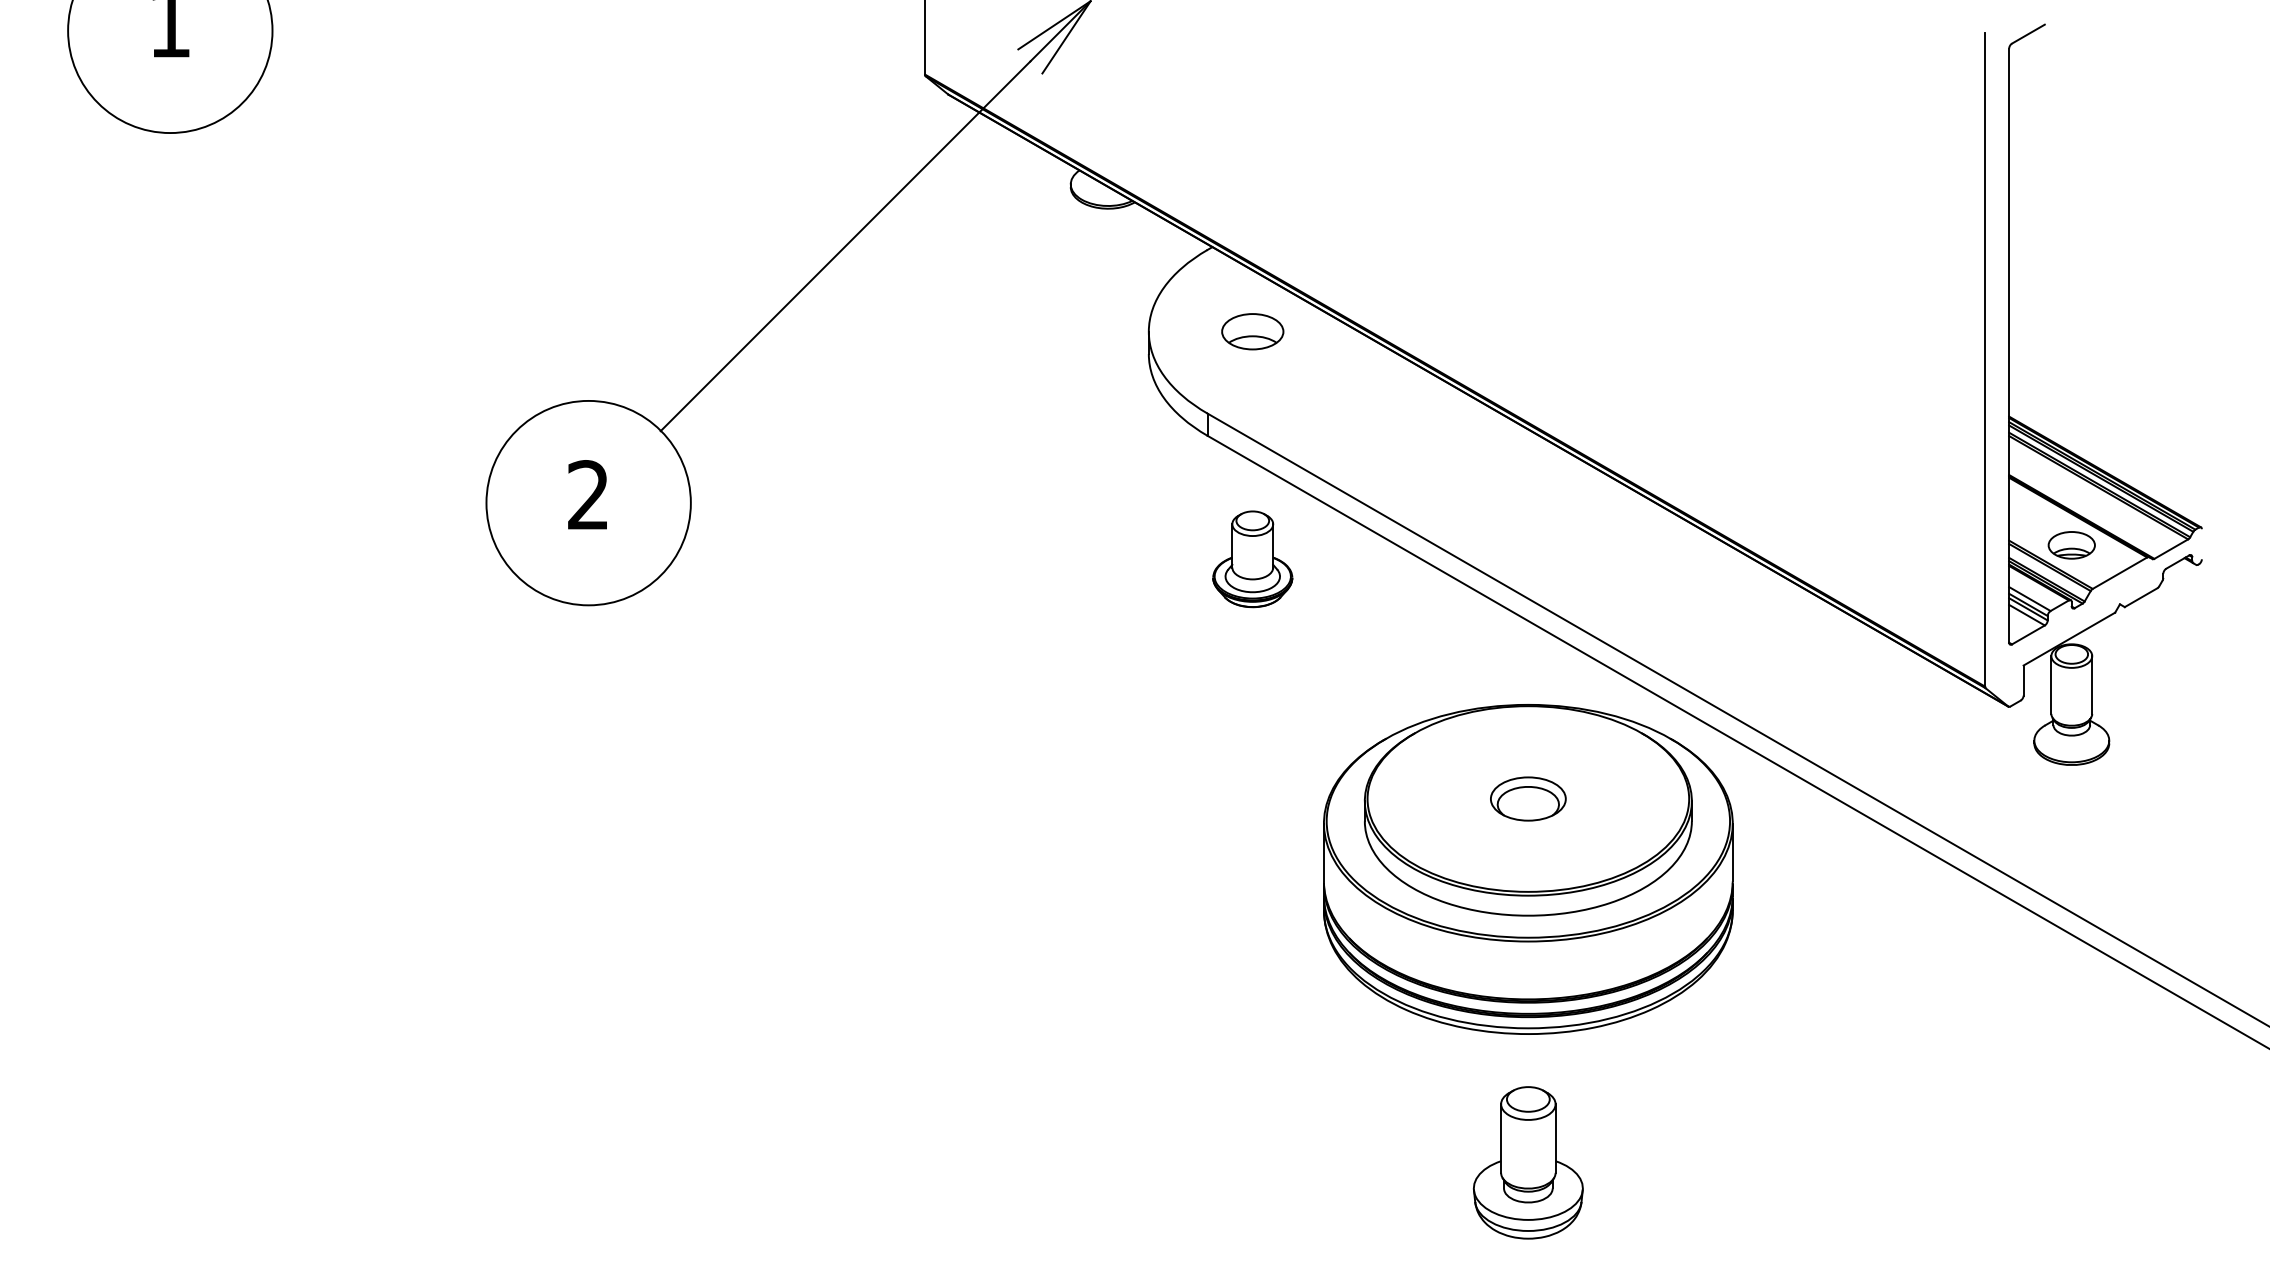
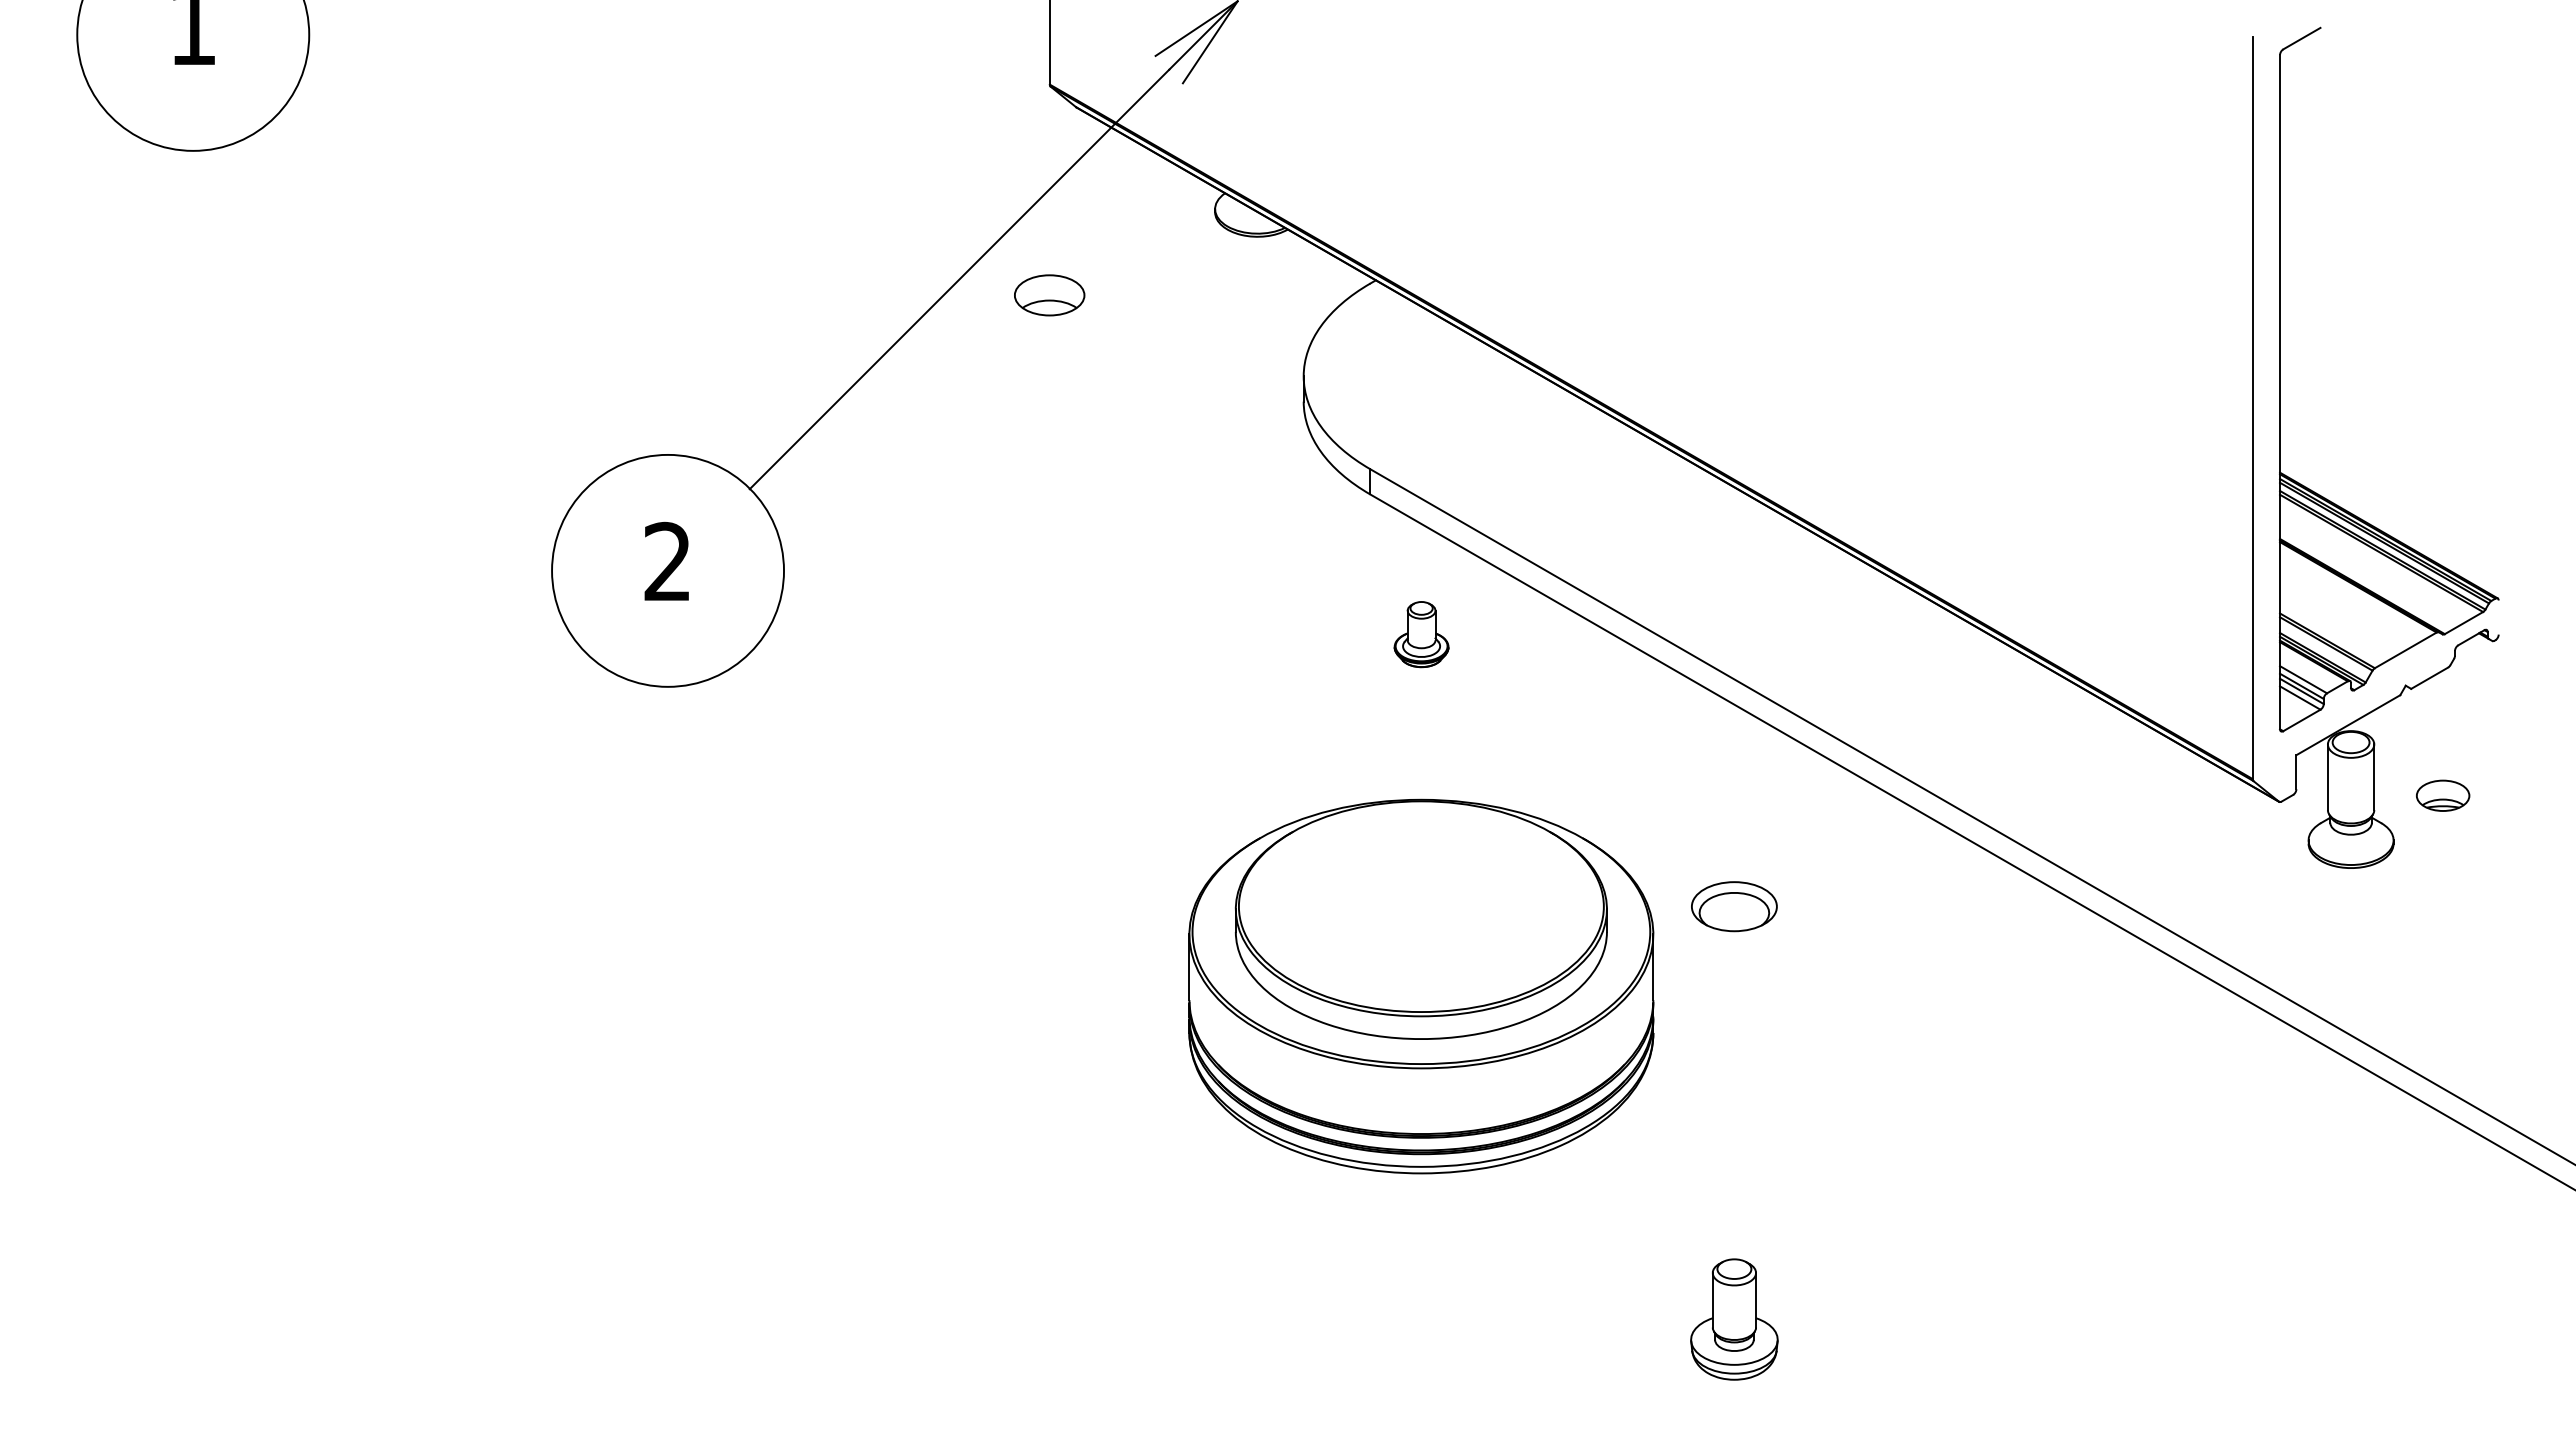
part: (1252, 331) -> (1049, 295), moved
part: (2072, 545) -> (2443, 795), moved
part: (1252, 559) -> (1421, 634), size x0.6
part: (1528, 869) -> (1421, 986), moved
part: (1528, 1162) -> (1734, 1319), size x0.7

